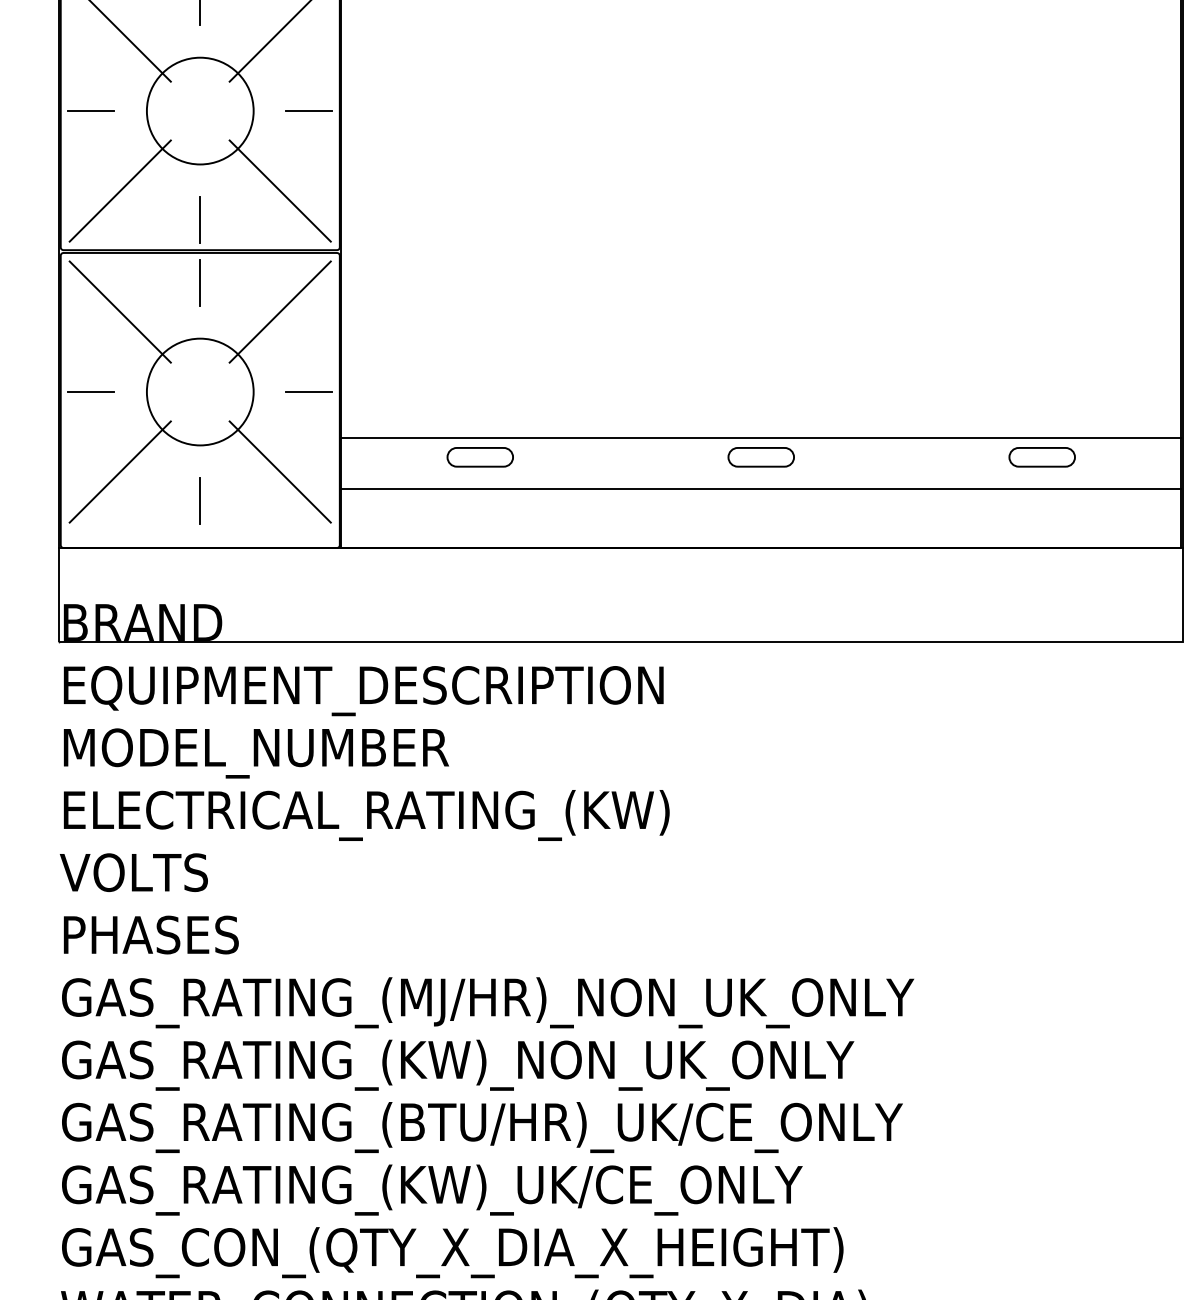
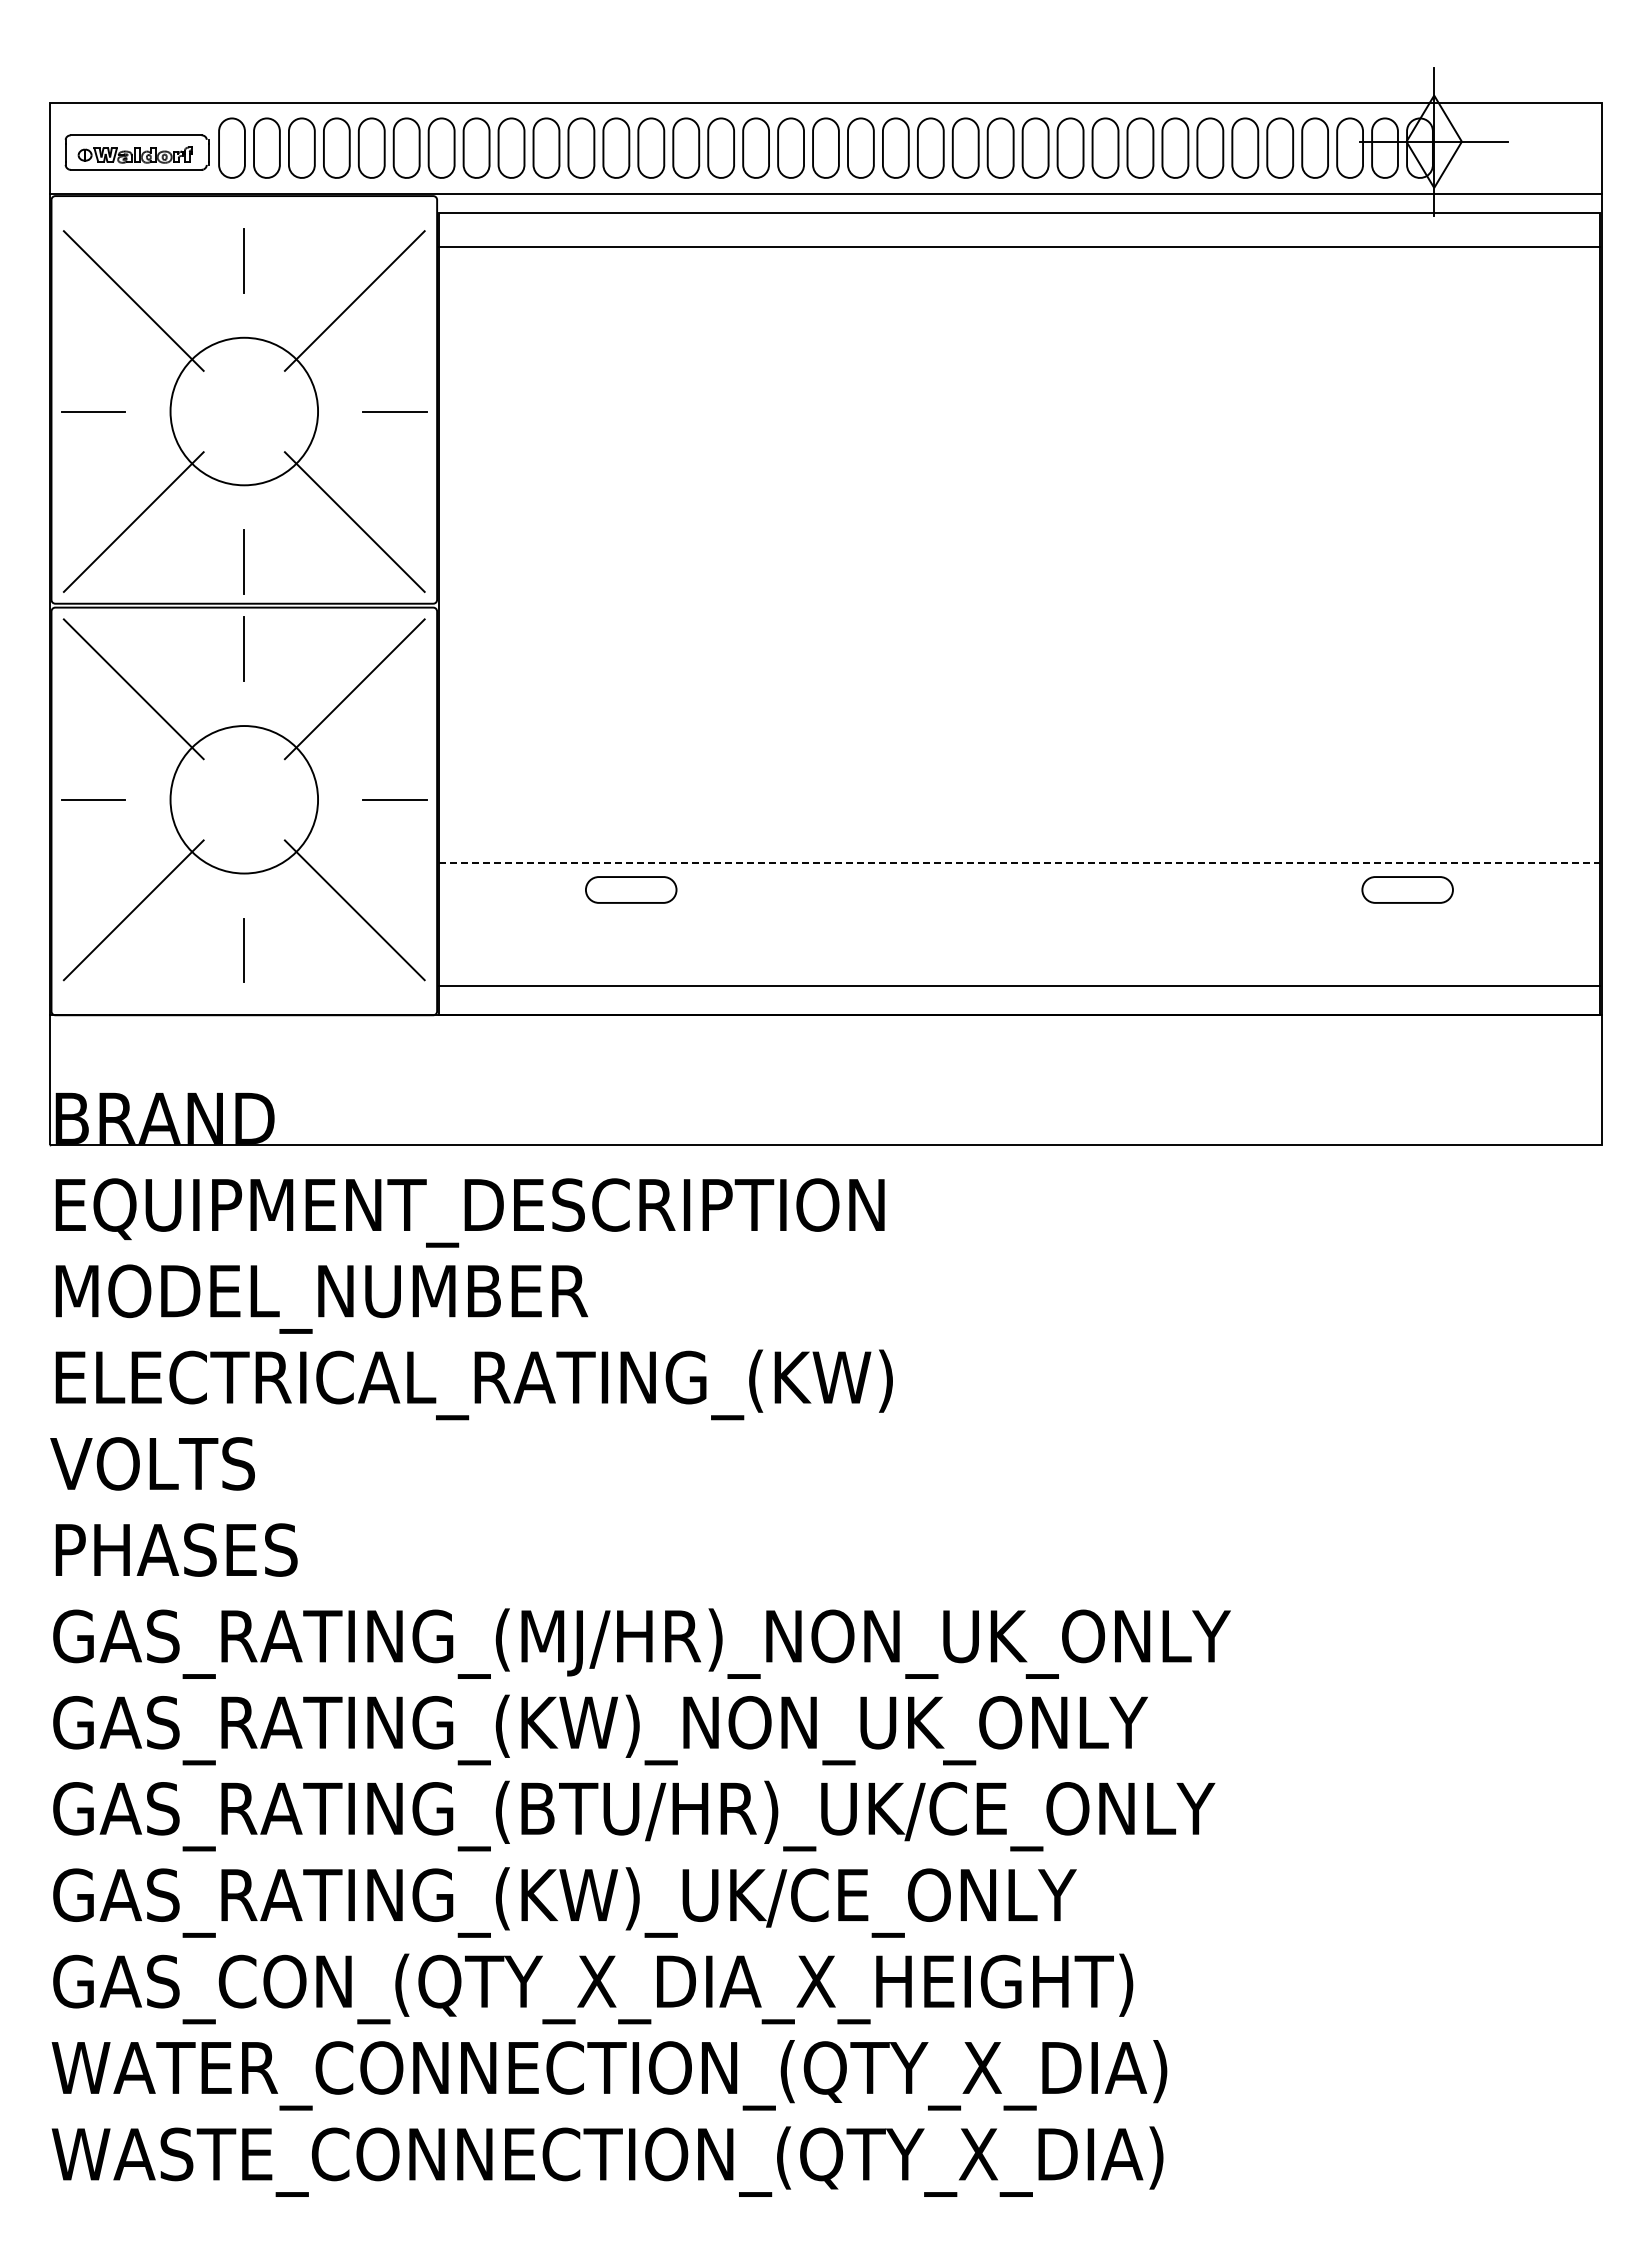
line: (761, 438) -> (1019, 863), solid -> dashed
part: (761, 456) -> (1019, 889), removed
line: (761, 488) -> (1019, 985), moved

